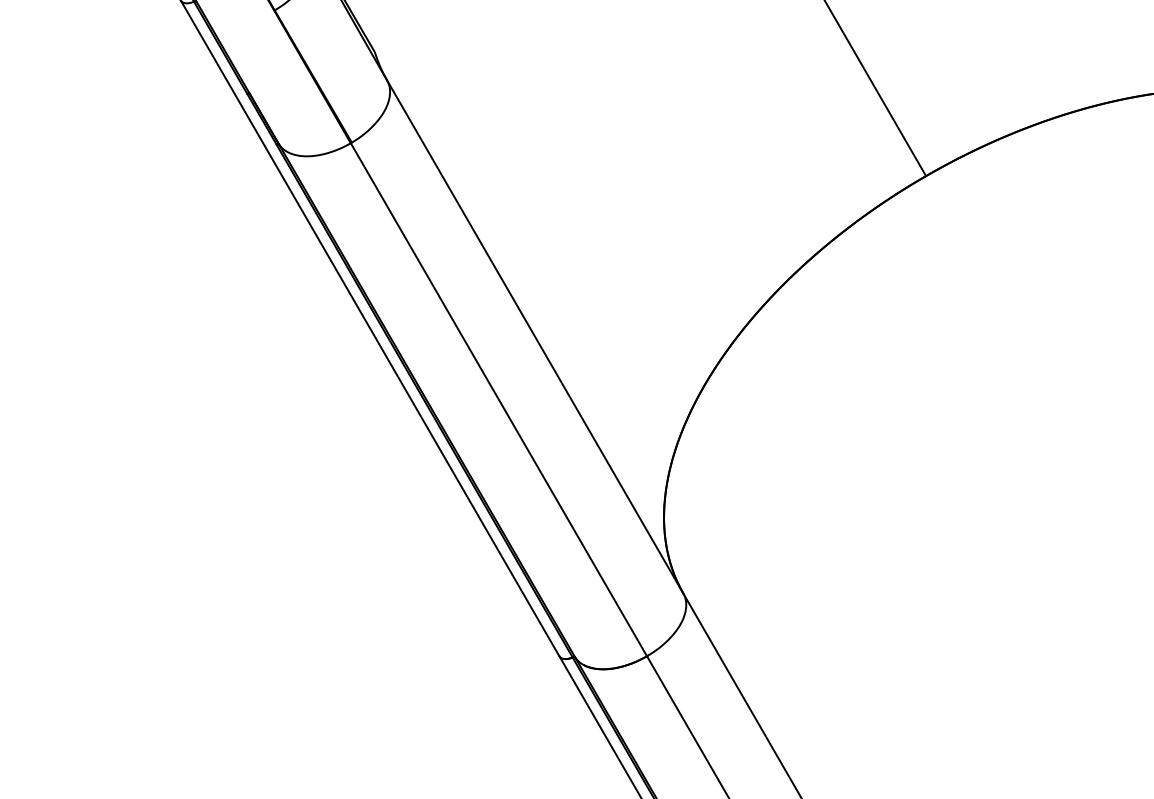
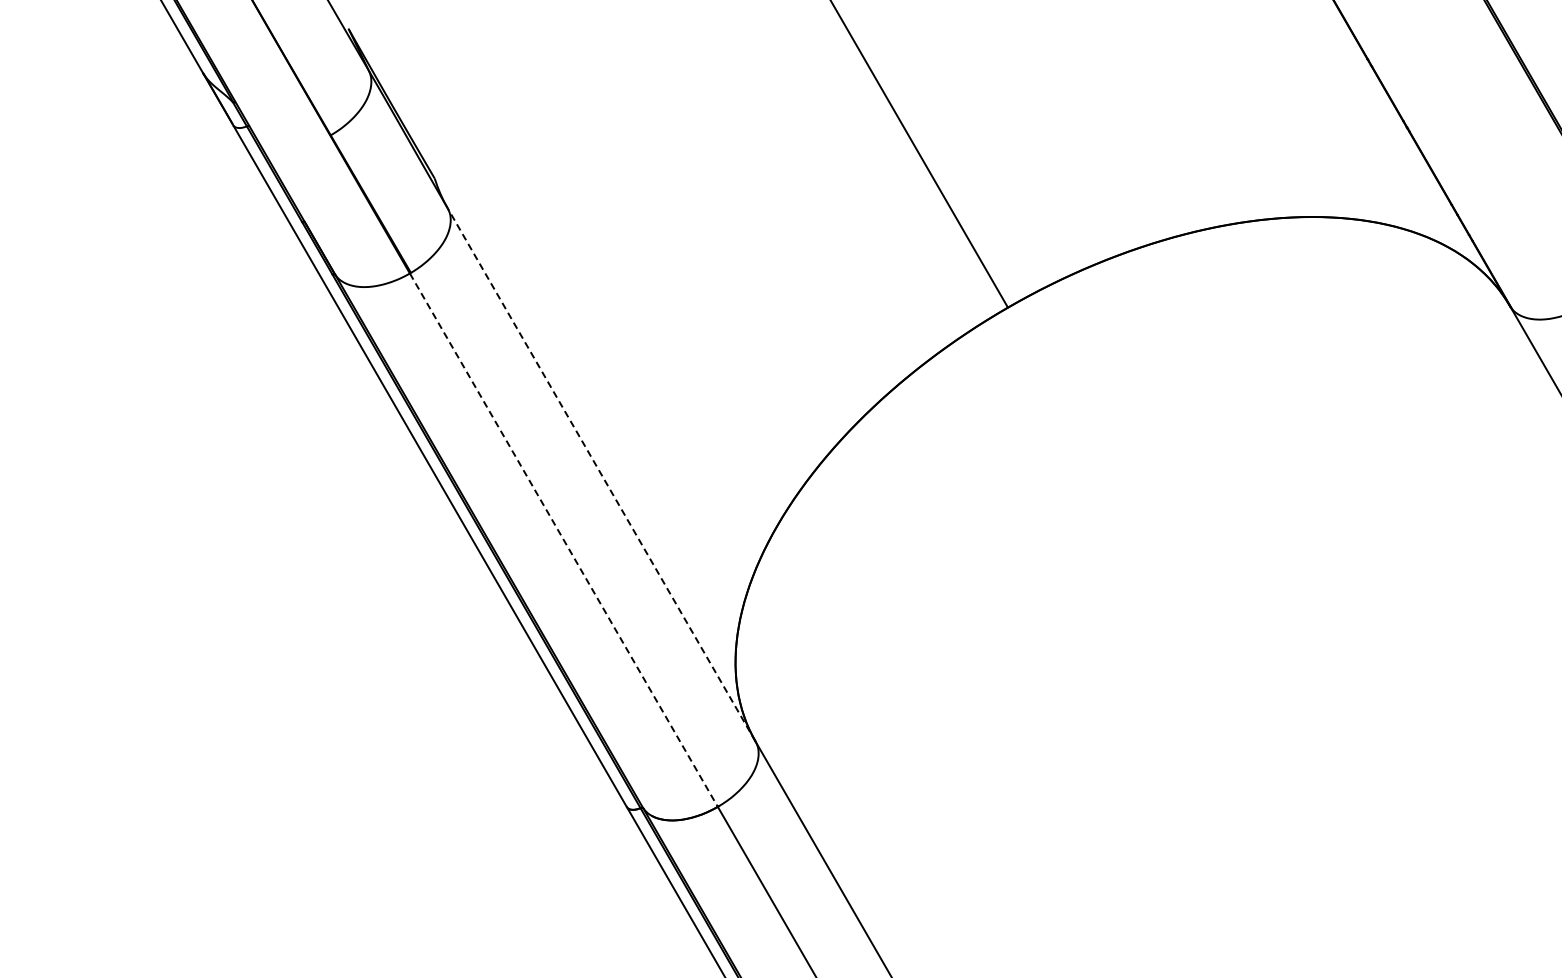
line: (535, 337) -> (601, 475), solid -> dashed
line: (498, 400) -> (563, 540), solid -> dashed

